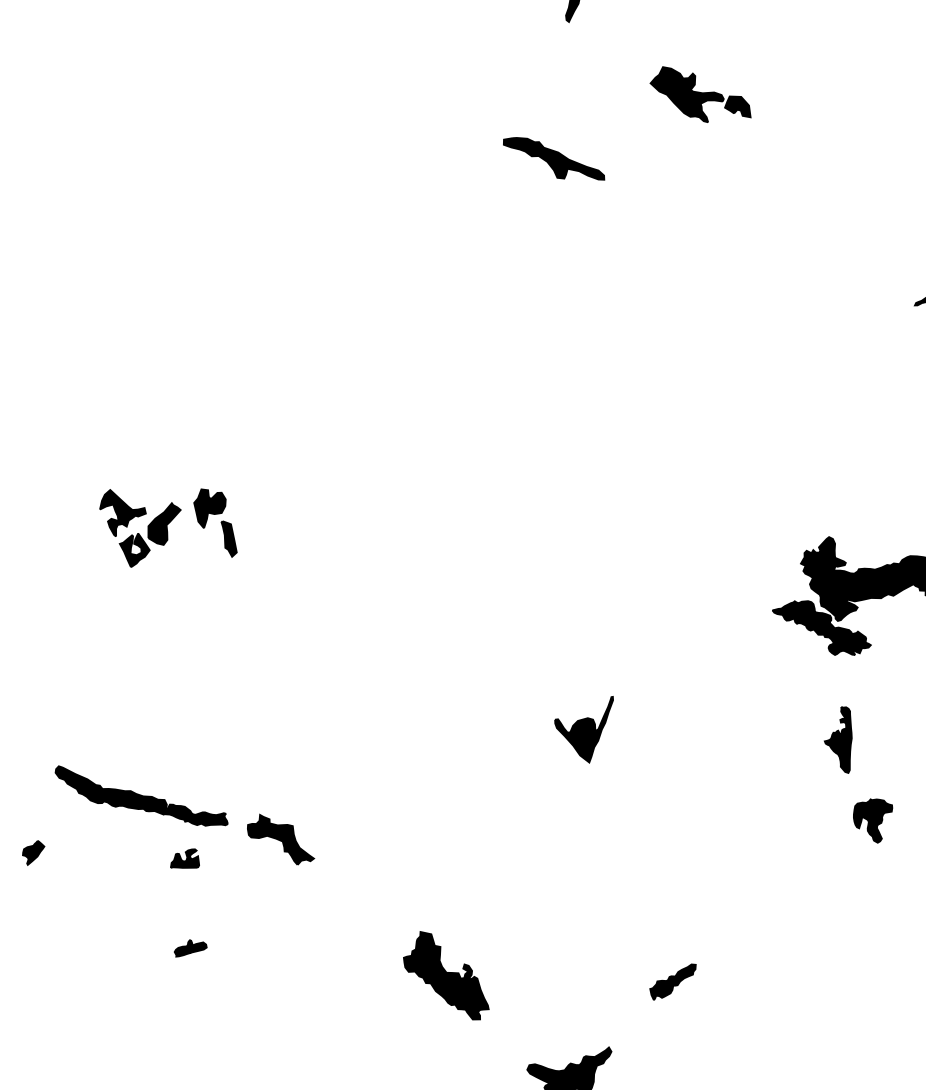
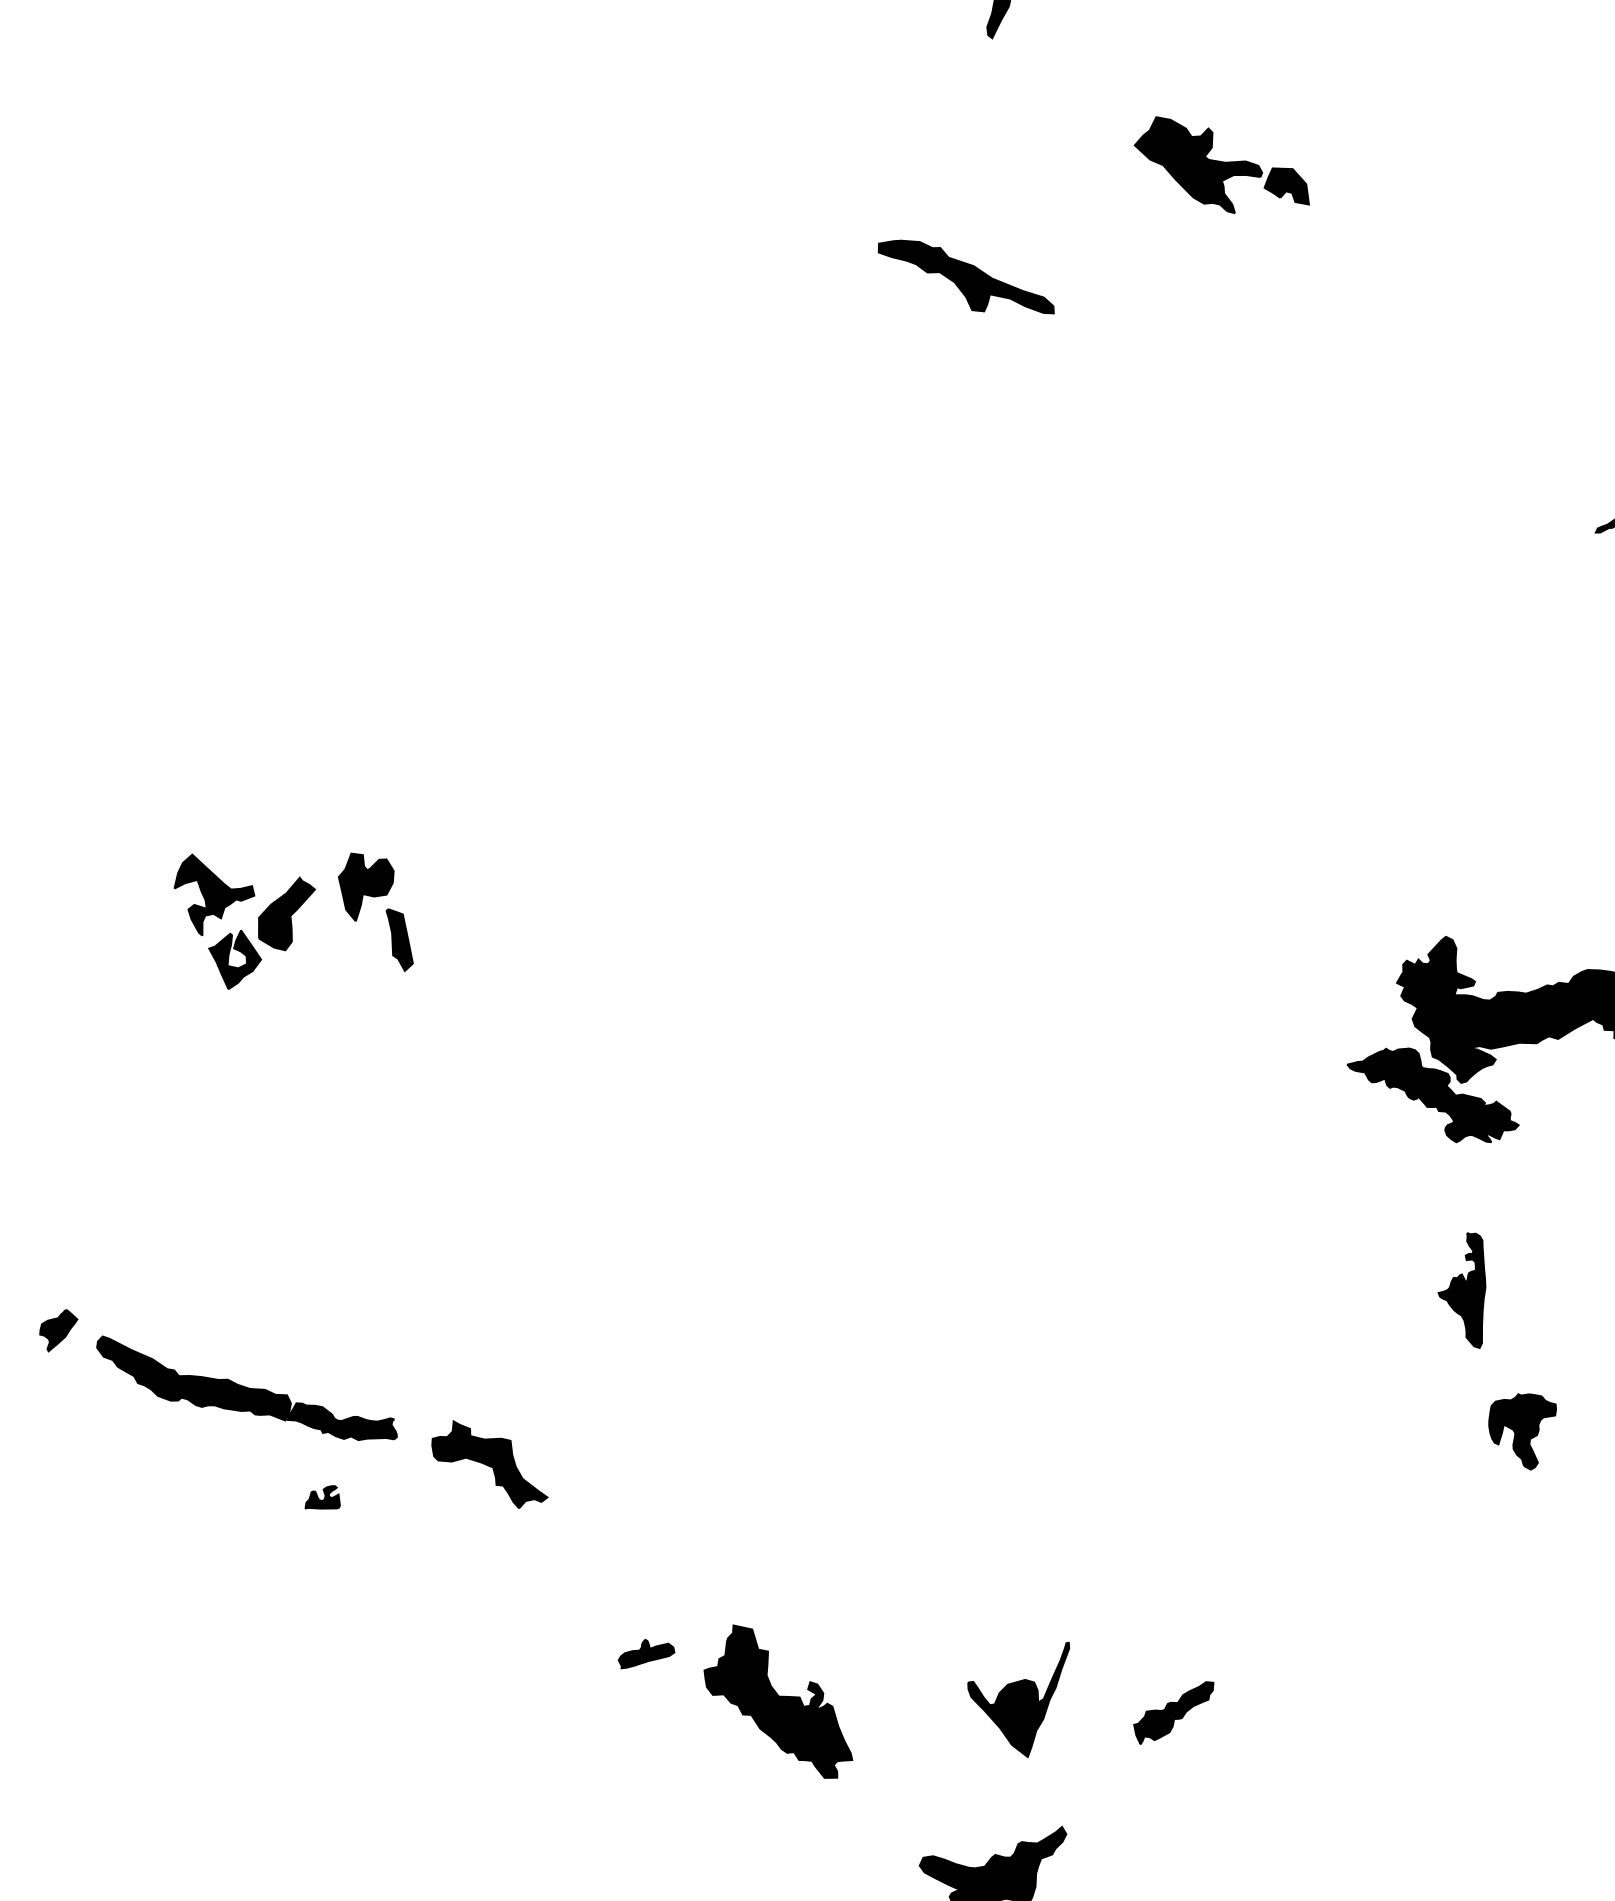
part: (583, 729) -> (1017, 1699), moved
part: (33, 852) -> (58, 1329), moved
part: (184, 858) -> (321, 1497), size x0.7
part: (190, 948) -> (646, 1654), moved

